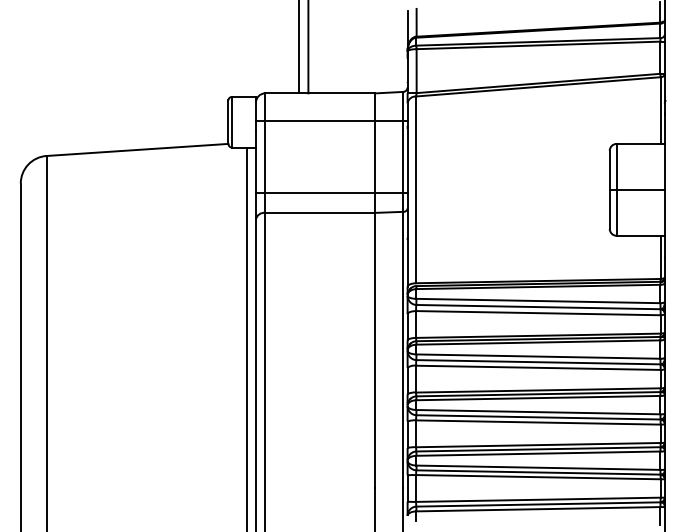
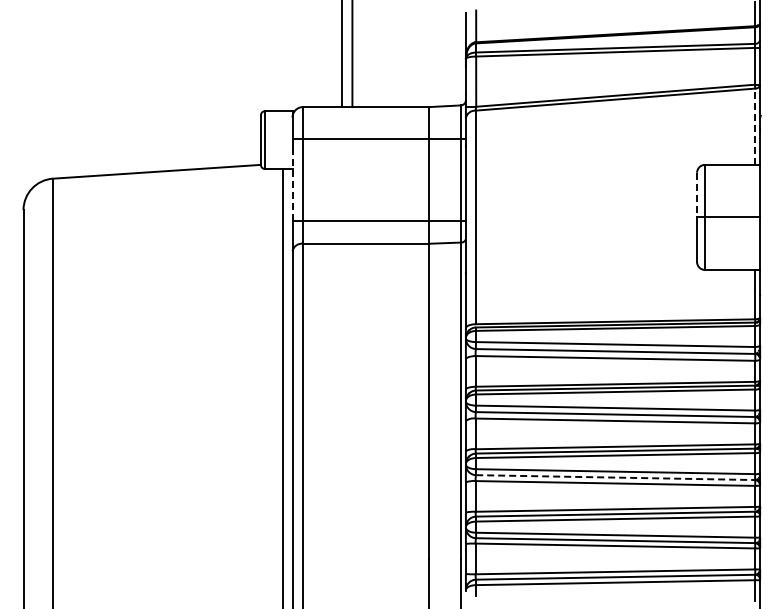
line: (660, 110) -> (755, 126), solid -> dashed
line: (255, 161) -> (292, 185), solid -> dashed
line: (610, 170) -> (697, 195), solid -> dashed
line: (539, 417) -> (616, 477), solid -> dashed

